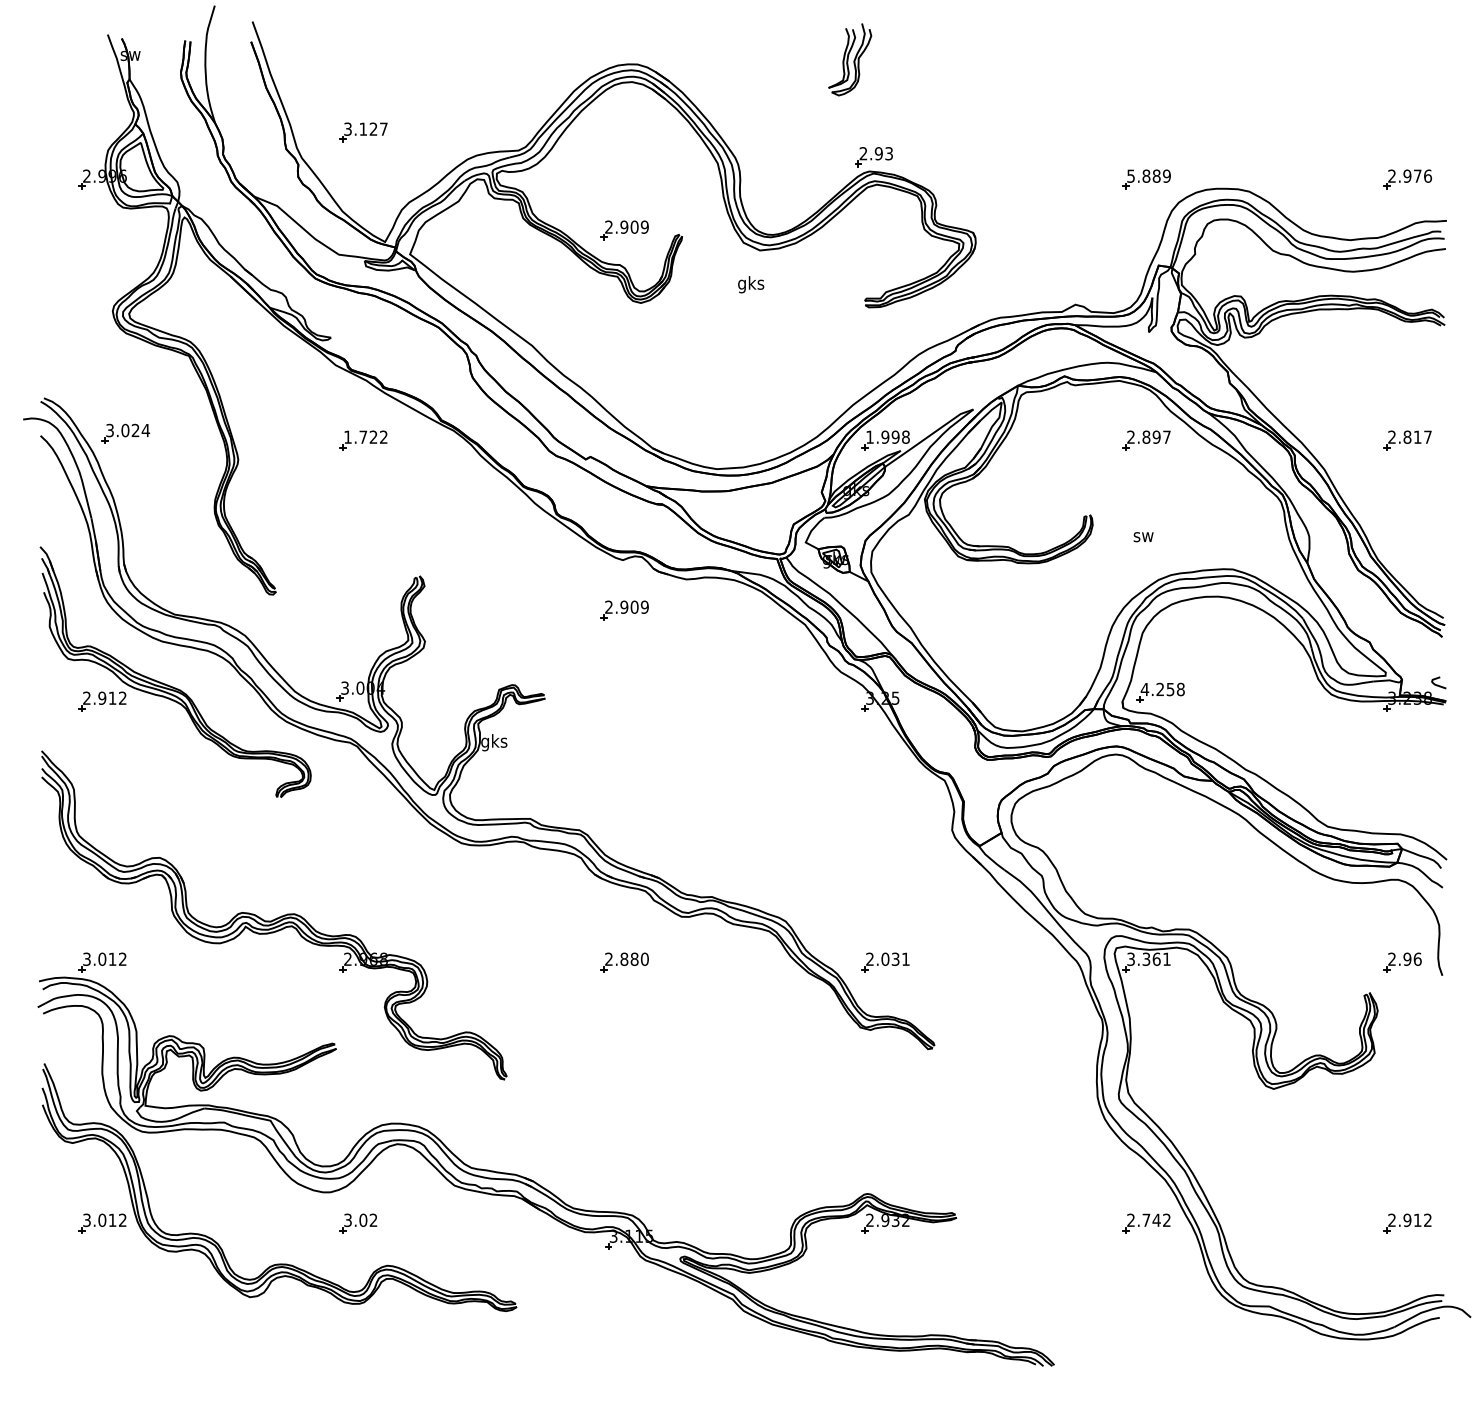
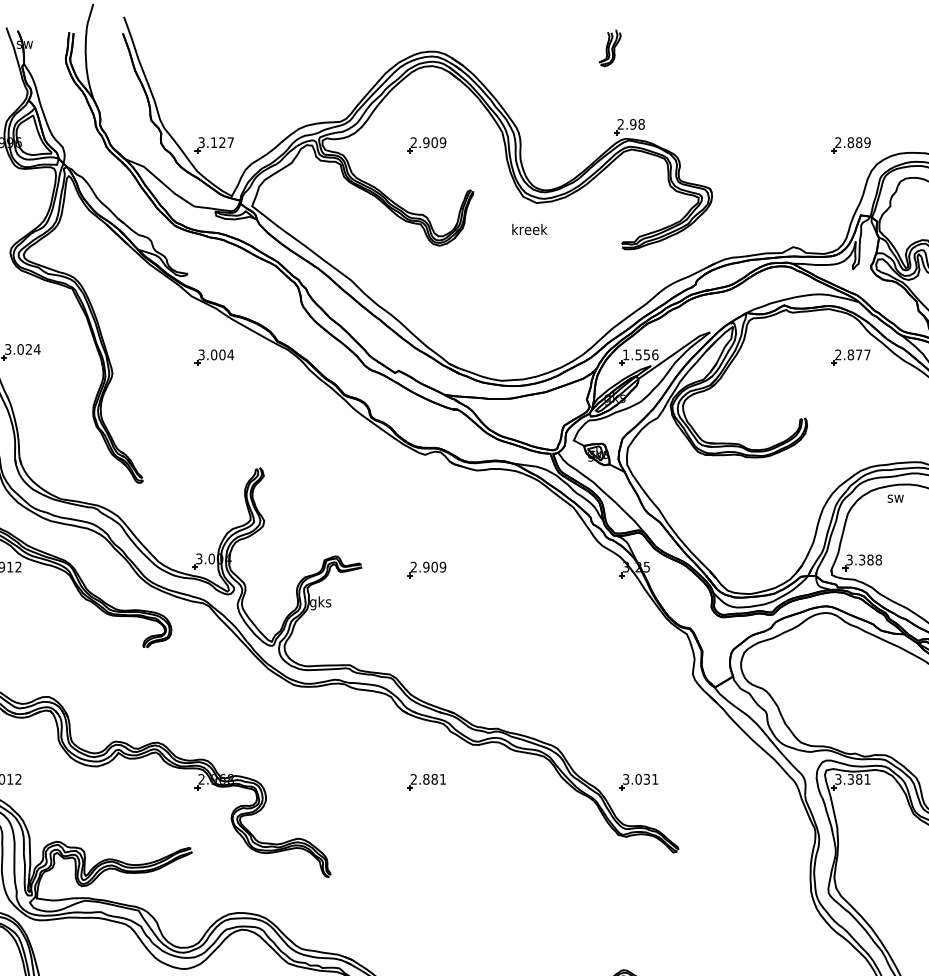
part: (850, 60) -> (610, 48), size x0.62
part: (363, 132) -> (214, 145), moved
text: (889, 153) -> (641, 124), 2.93 -> 2.98
text: (1130, 175) -> (837, 142), 5.889 -> 2.889
part: (624, 230) -> (426, 145), moved
text: (751, 284) -> (529, 230), gks -> kreek
text: (365, 436) -> (215, 354), 1.722 -> 3.004
text: (895, 436) -> (646, 354), 1.998 -> 1.556
text: (1156, 436) -> (859, 354), 2.897 -> 2.877
text: (1143, 537) -> (895, 499), moved
part: (624, 610) -> (426, 569), moved
text: (1157, 689) -> (859, 560), 4.258 -> 3.388
text: (644, 958) -> (442, 778), 2.880 -> 2.881
text: (1156, 958) -> (859, 778), 3.361 -> 3.381
text: (869, 959) -> (625, 779), 2.031 -> 3.031

